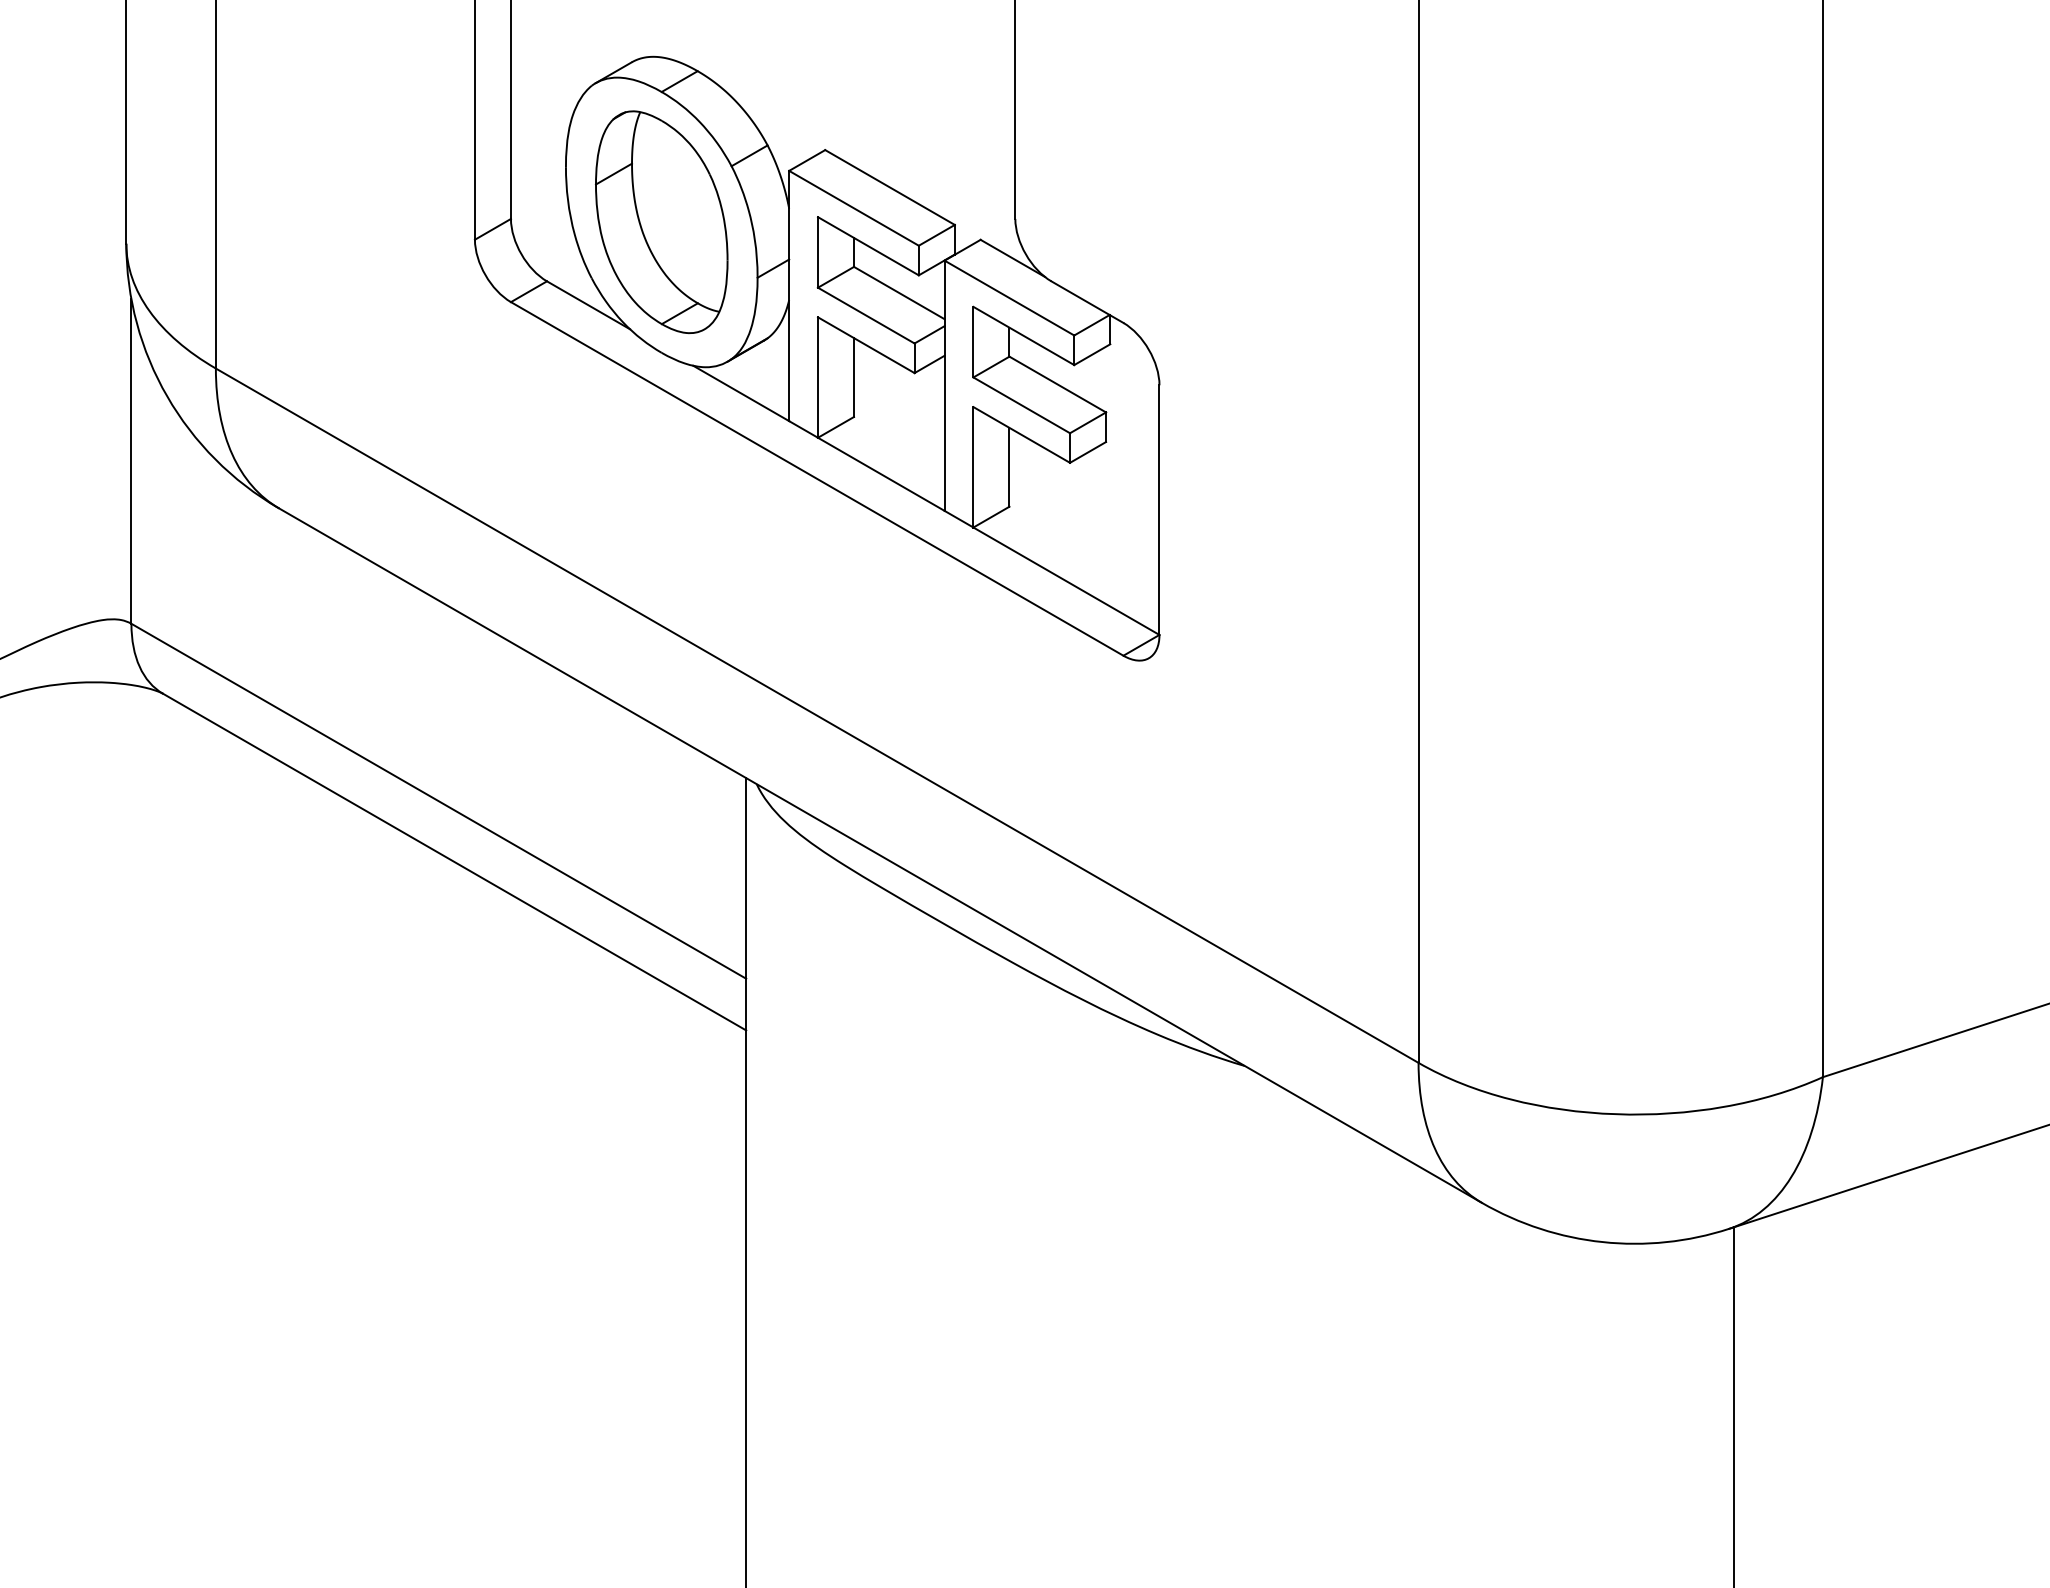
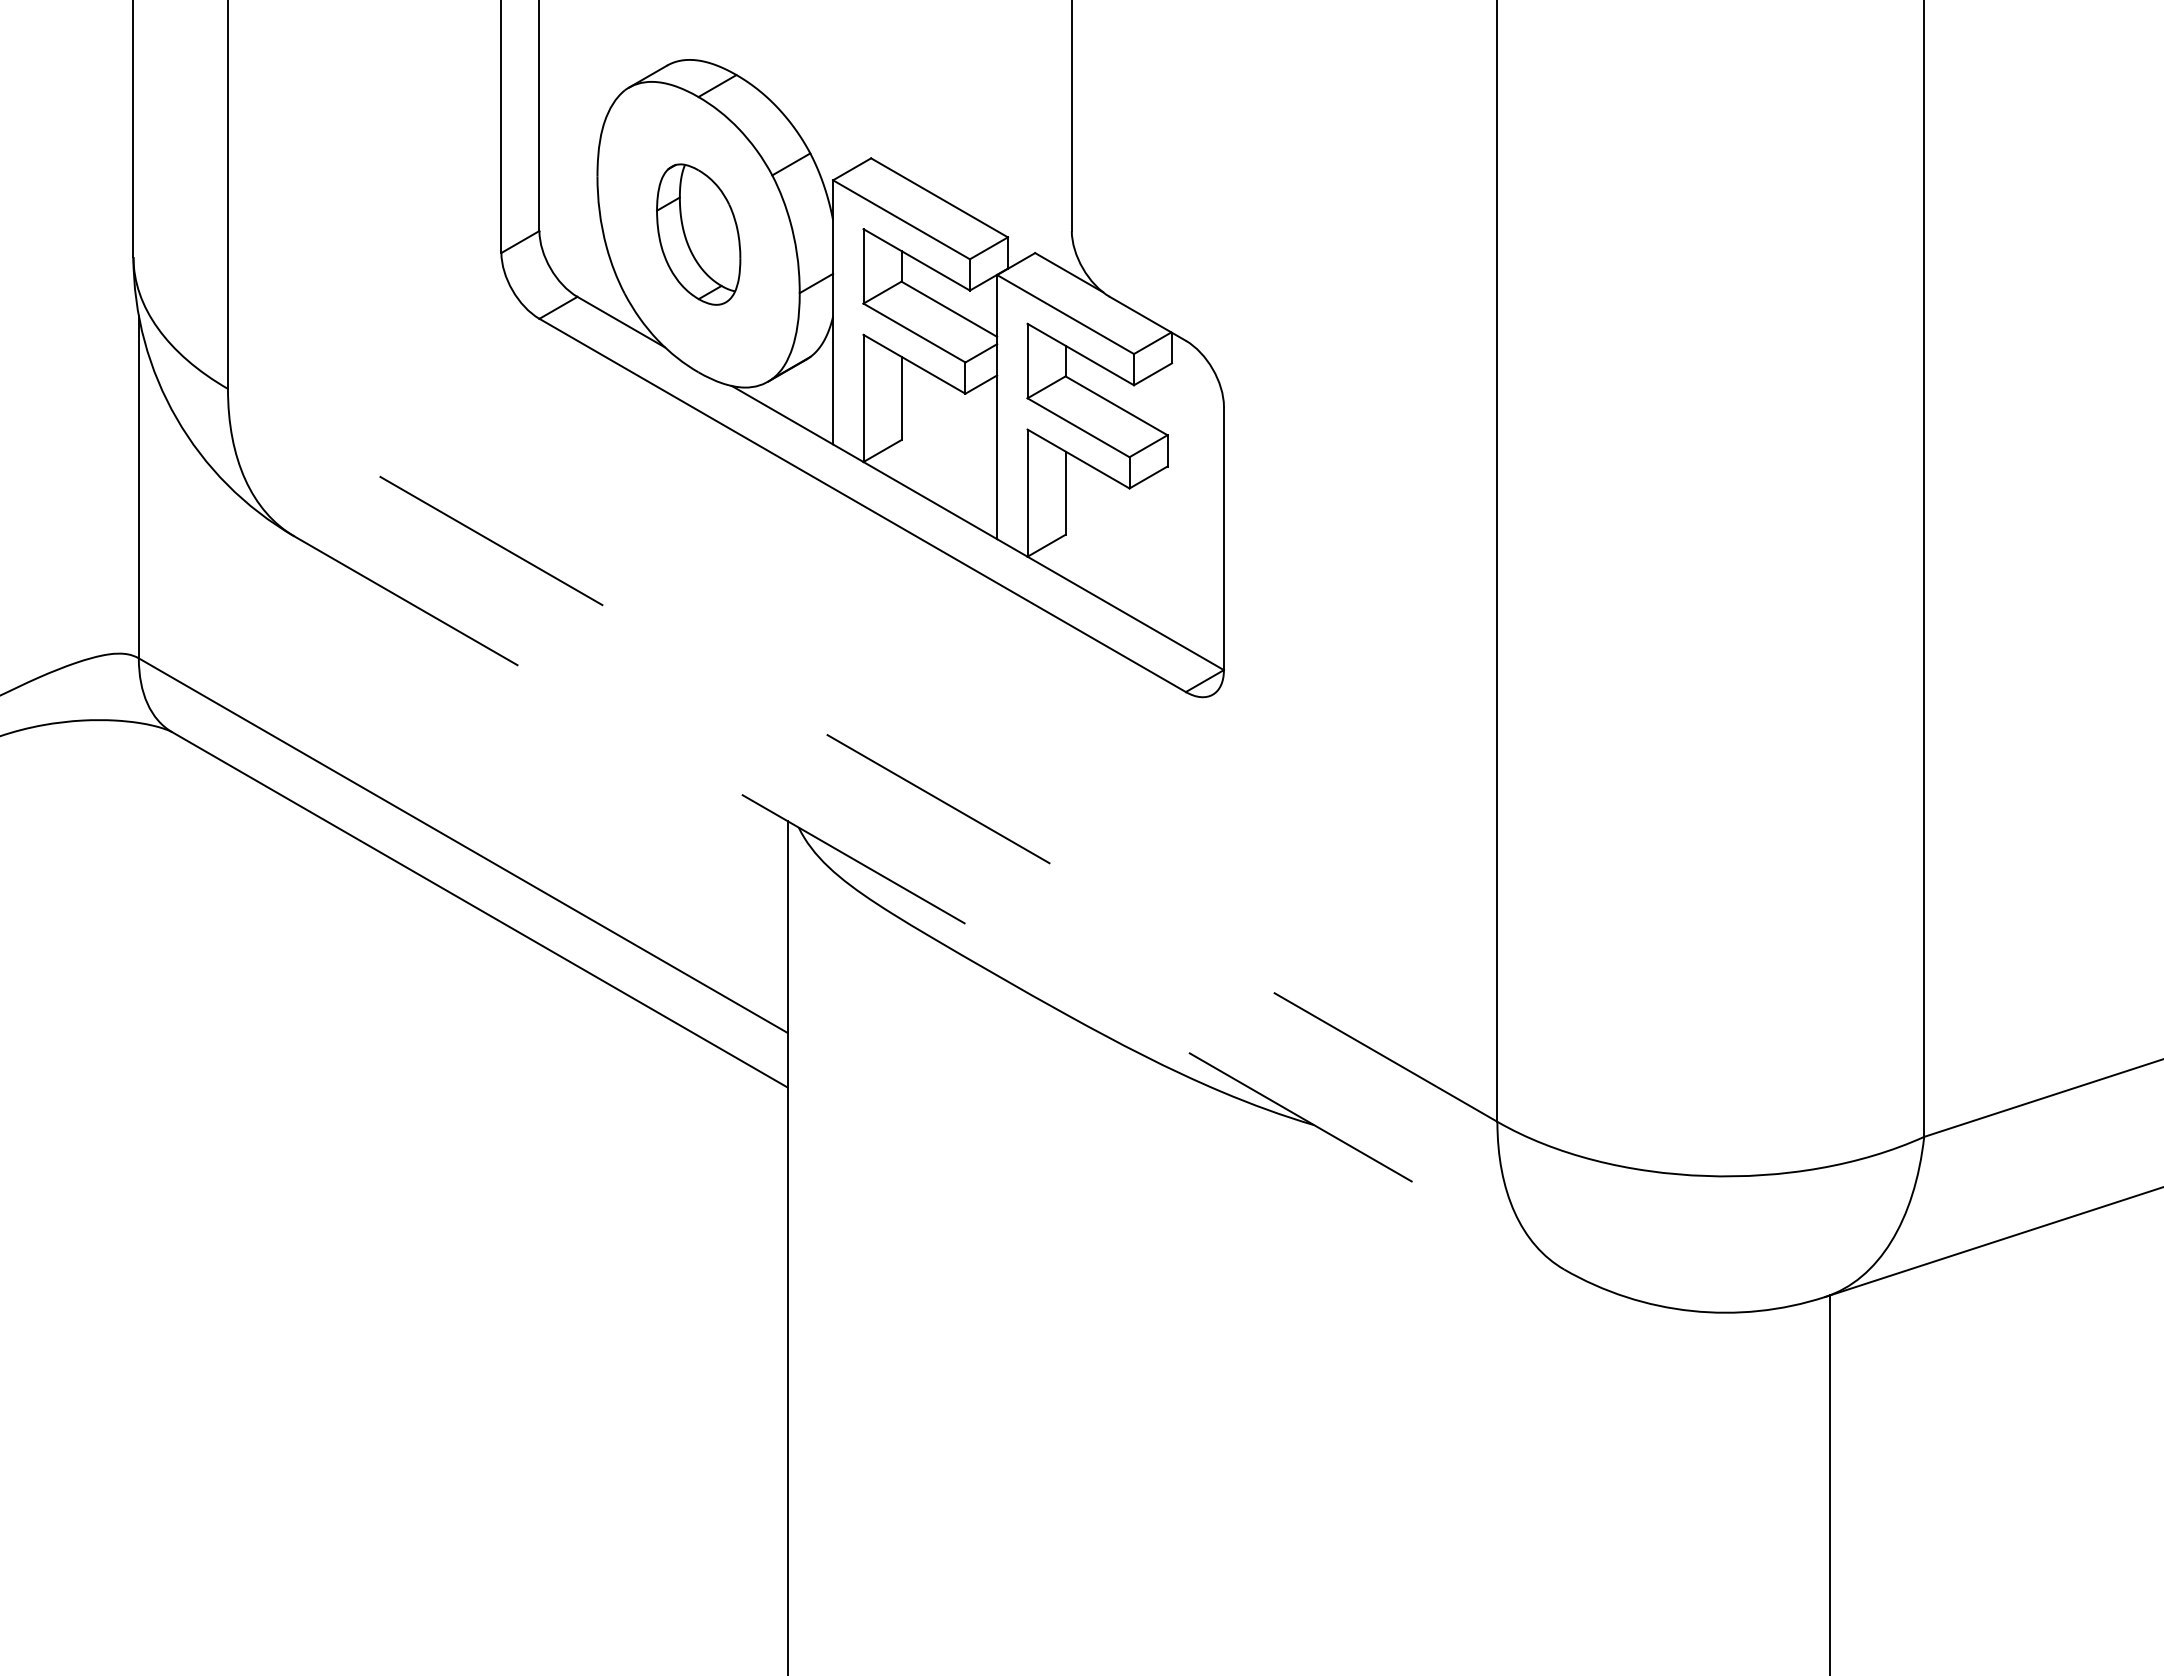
part: (661, 222) -> (698, 234), size x0.6
line: (816, 715) -> (861, 755), solid -> dashed
line: (880, 855) -> (929, 902), solid -> dashed

